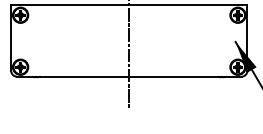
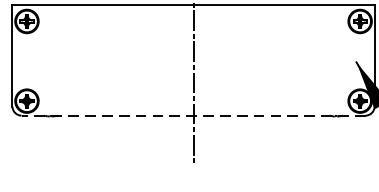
line: (128, 76) -> (192, 115), solid -> dashed

